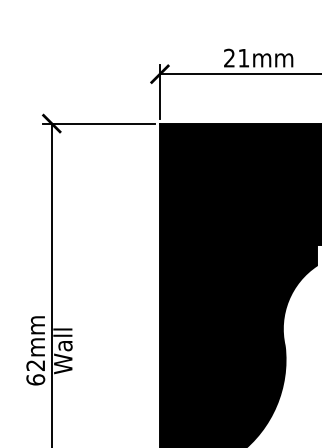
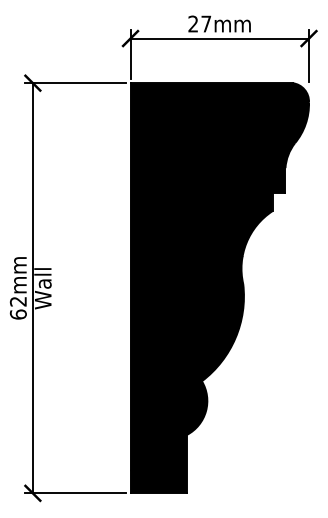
text: (244, 57) -> (206, 23), 21mm -> 27mm

